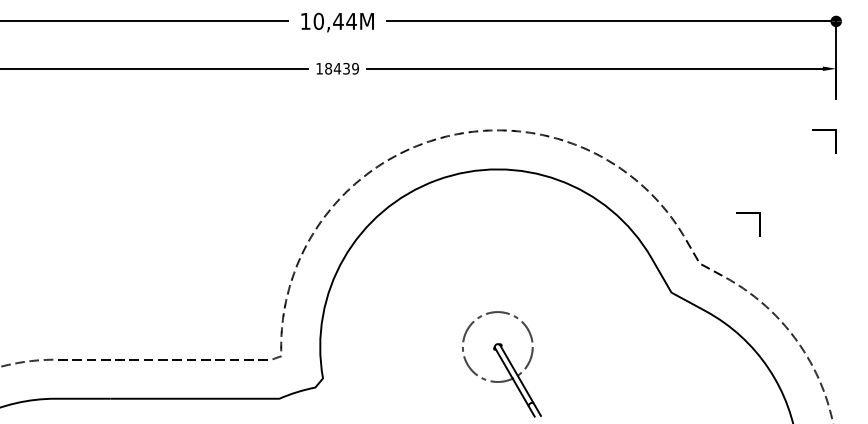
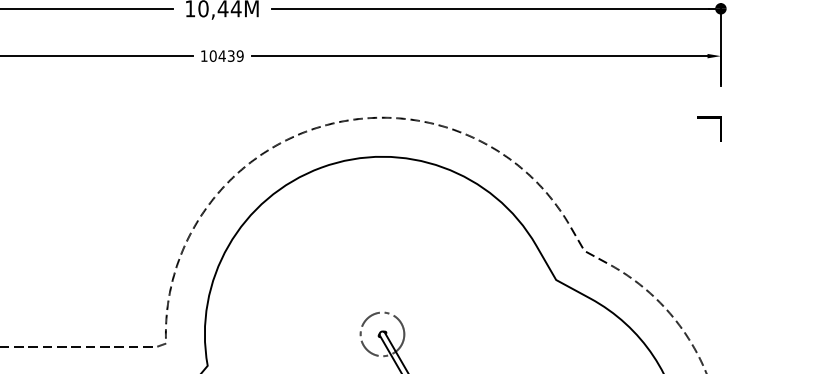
text: (328, 68) -> (213, 55), 18439 -> 10439
part: (748, 213) -> (633, 200), removed
circle: (497, 346) -> (382, 333), size x0.62

